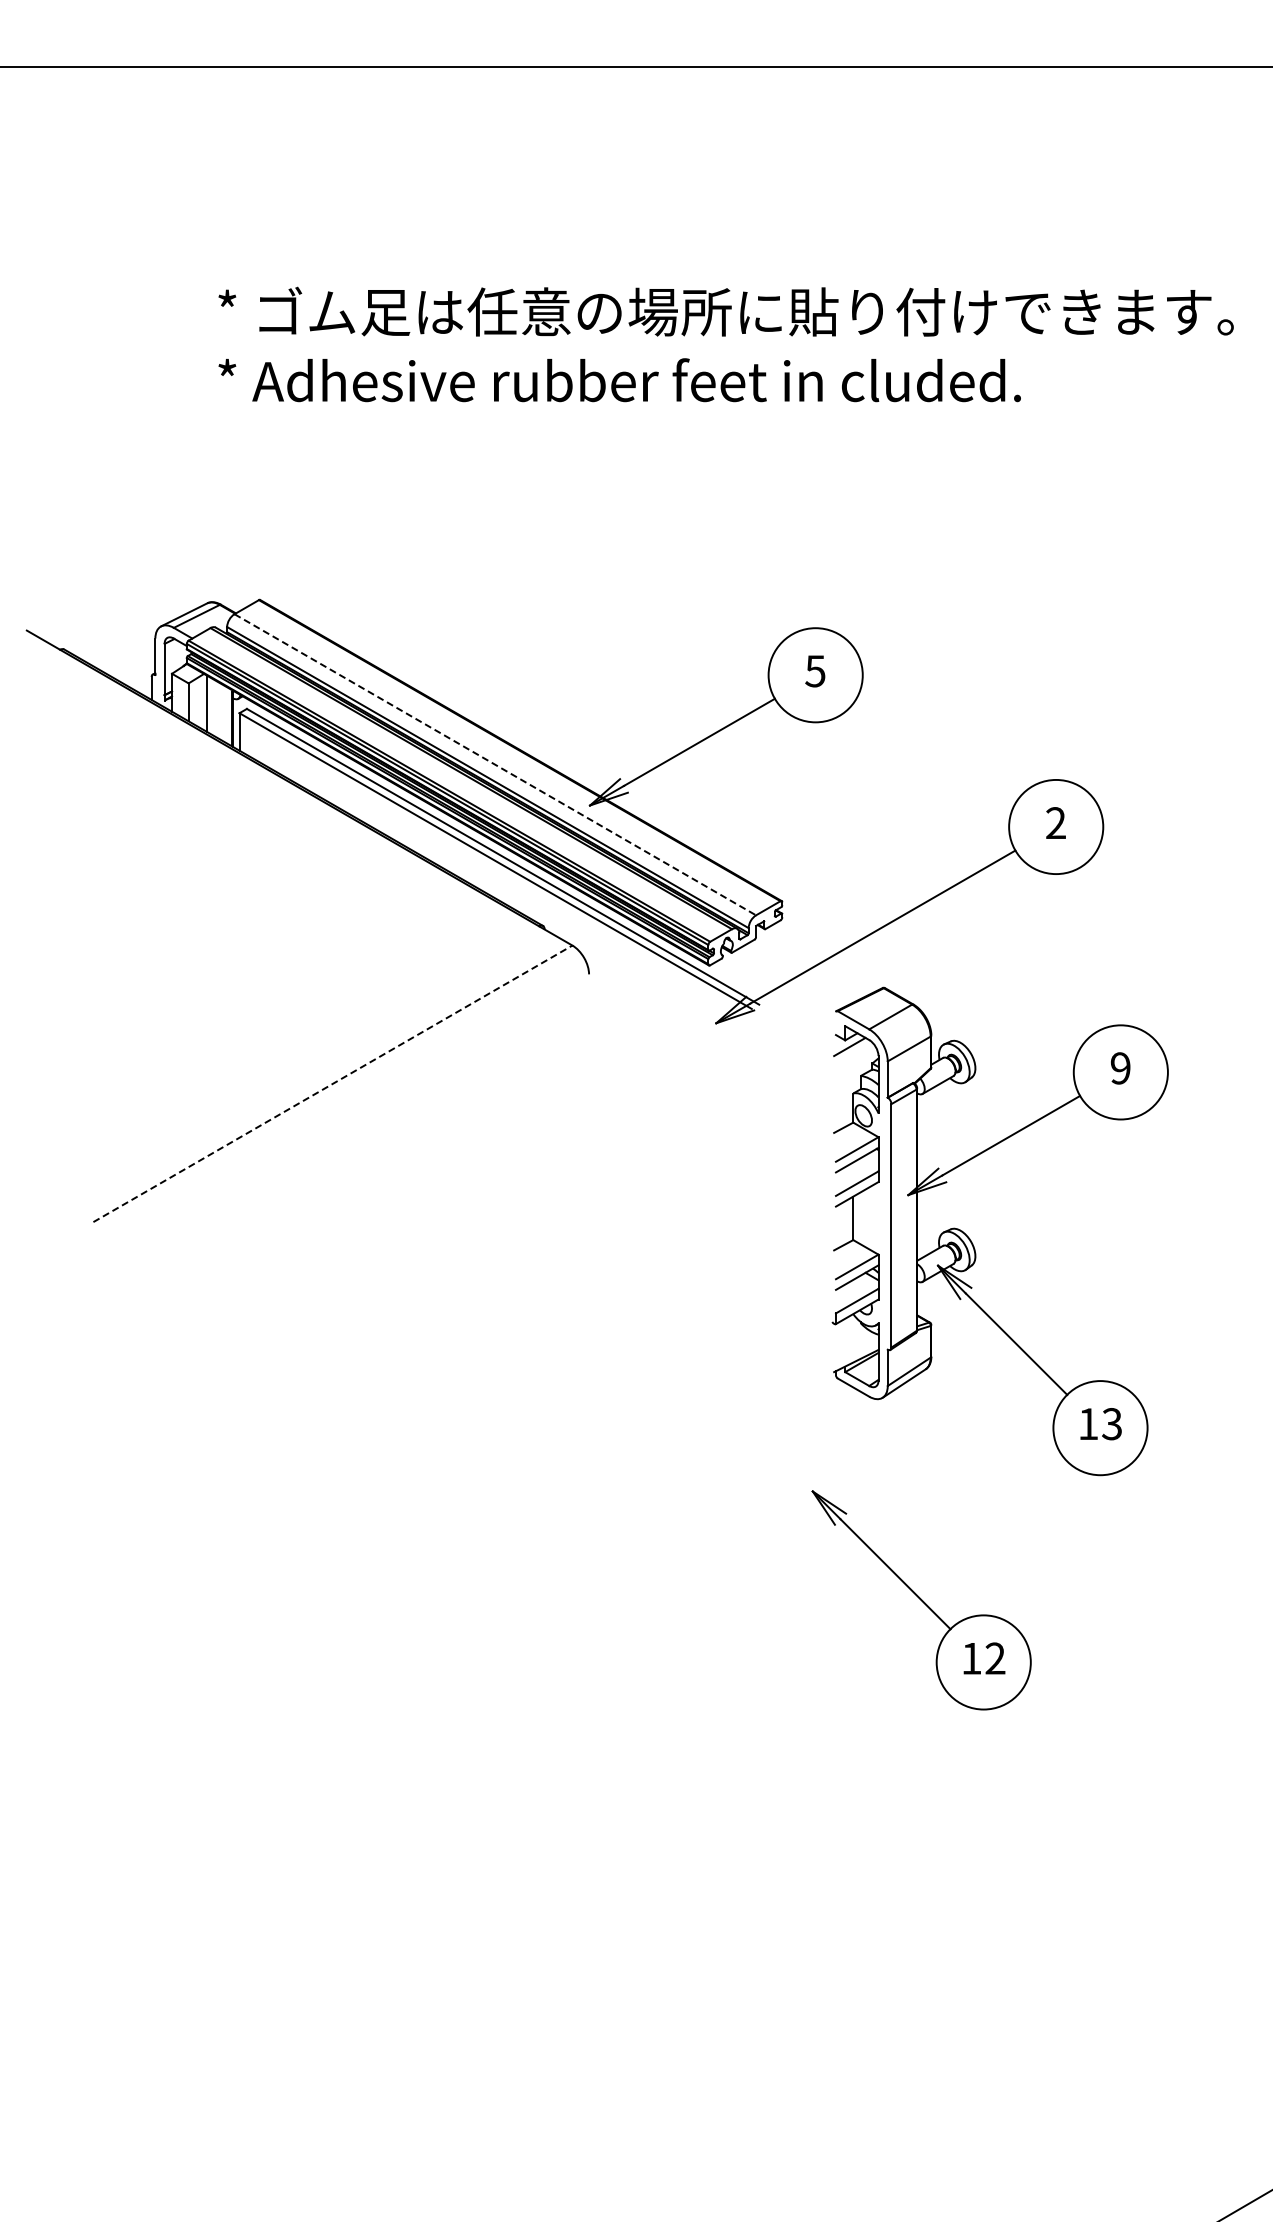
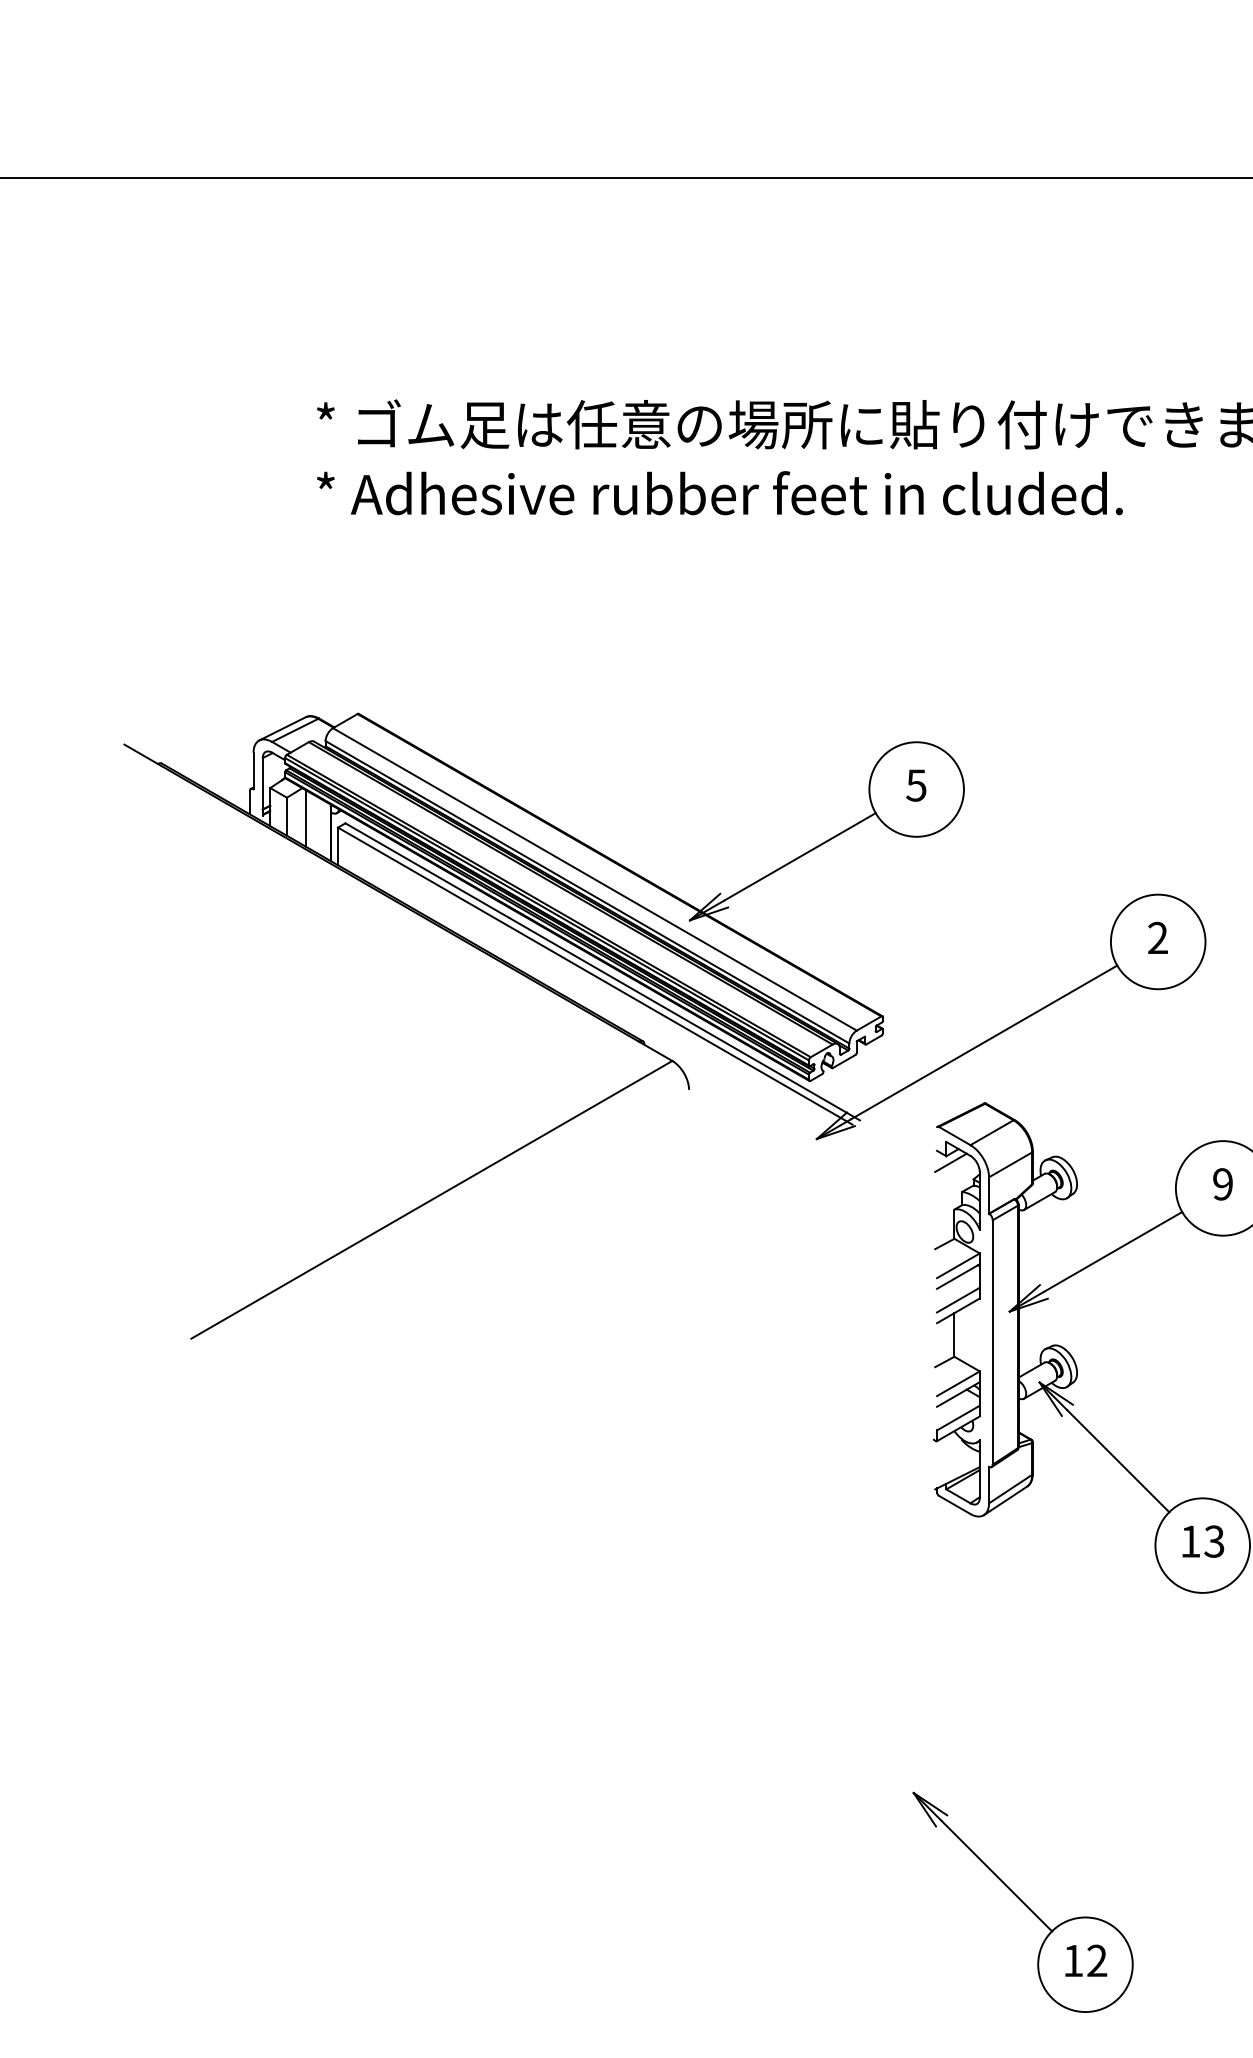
line: (495, 765) -> (595, 880), dashed -> solid
line: (332, 1083) -> (431, 1199), dashed -> solid
part: (921, 1600) -> (1022, 1902), moved

